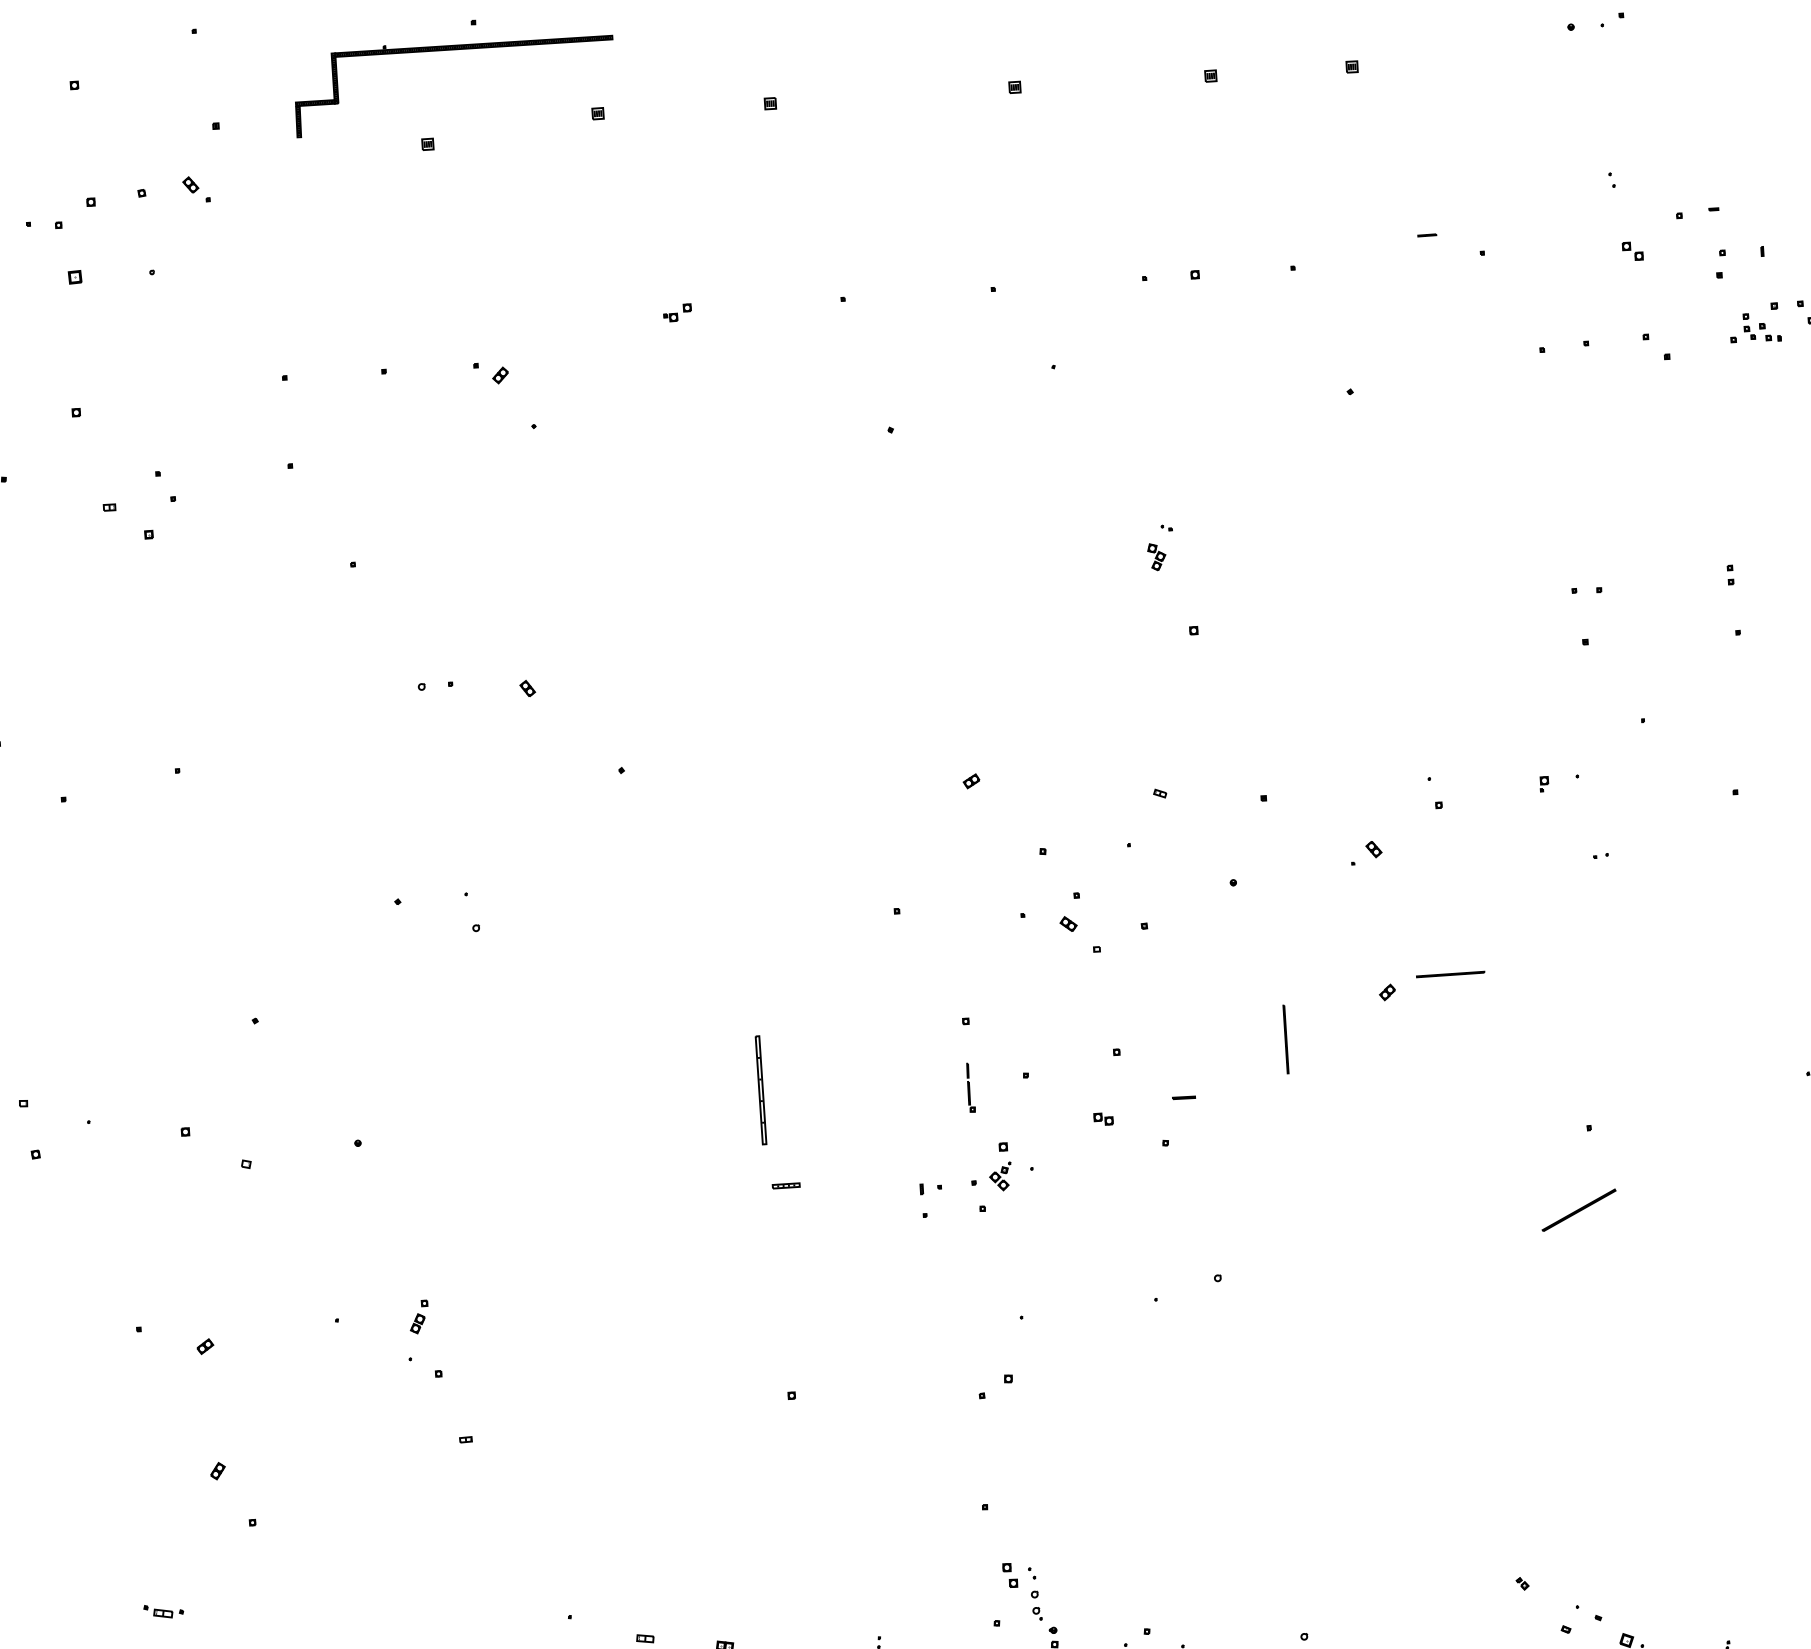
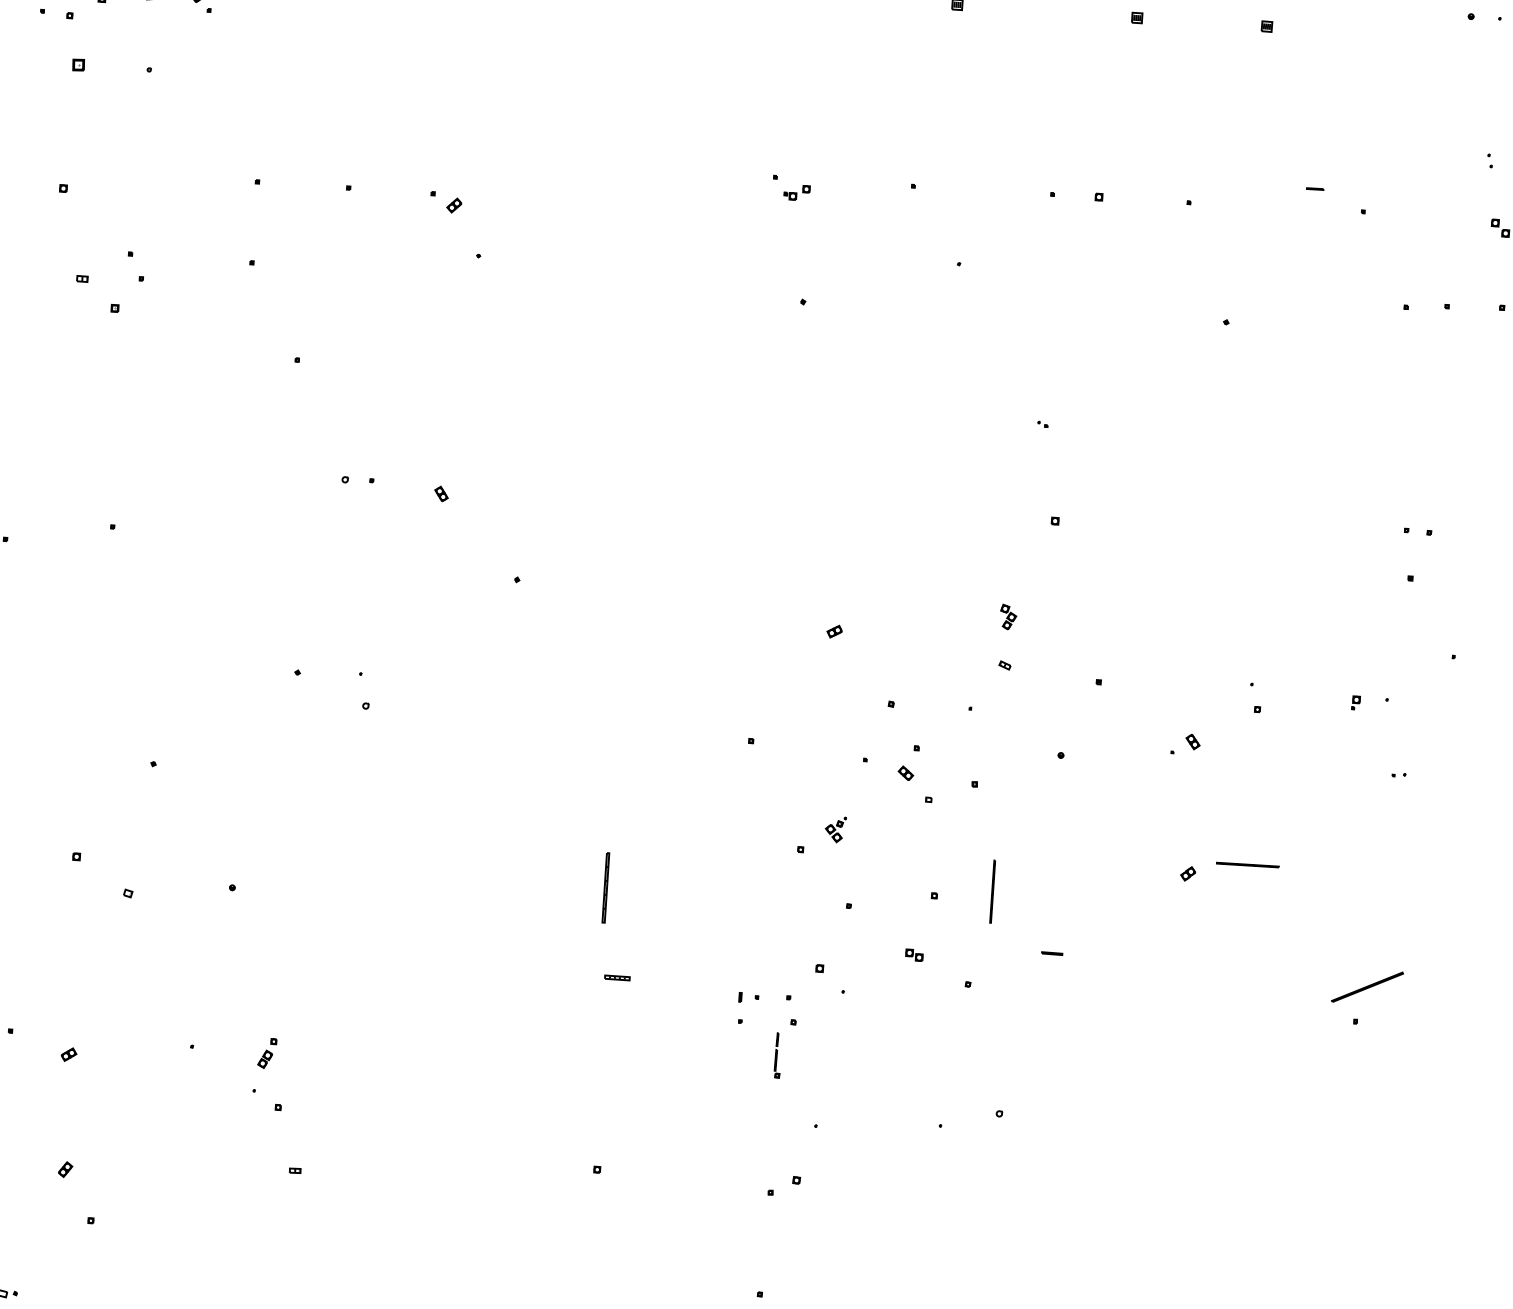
part: (677, 312) -> (797, 192), moved
part: (1156, 557) -> (1007, 617), moved
line: (1285, 1039) -> (992, 891), moved
part: (970, 1087) -> (777, 1055), moved
part: (760, 1090) -> (605, 887), size x0.7
line: (1183, 1097) -> (1051, 953), moved
part: (1000, 1176) -> (835, 829), moved
line: (1578, 1209) -> (1367, 986), moved

